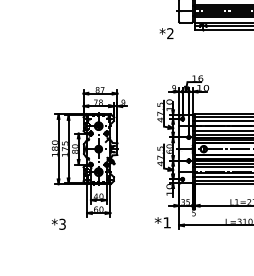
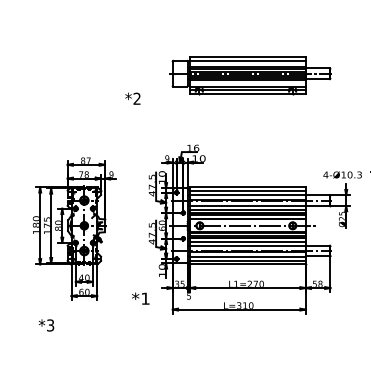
text: (166, 33) -> (132, 98), moved
text: (162, 222) -> (140, 298), moved
text: (58, 224) -> (46, 325), moved

